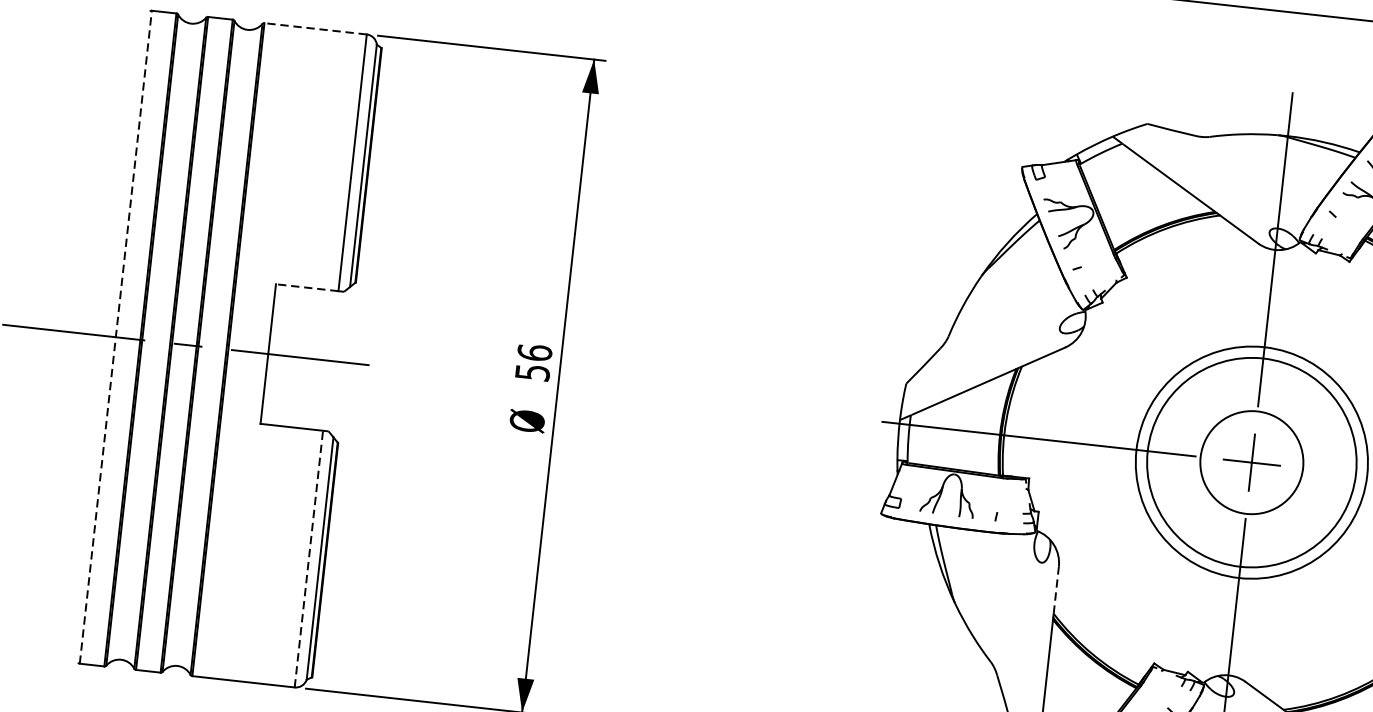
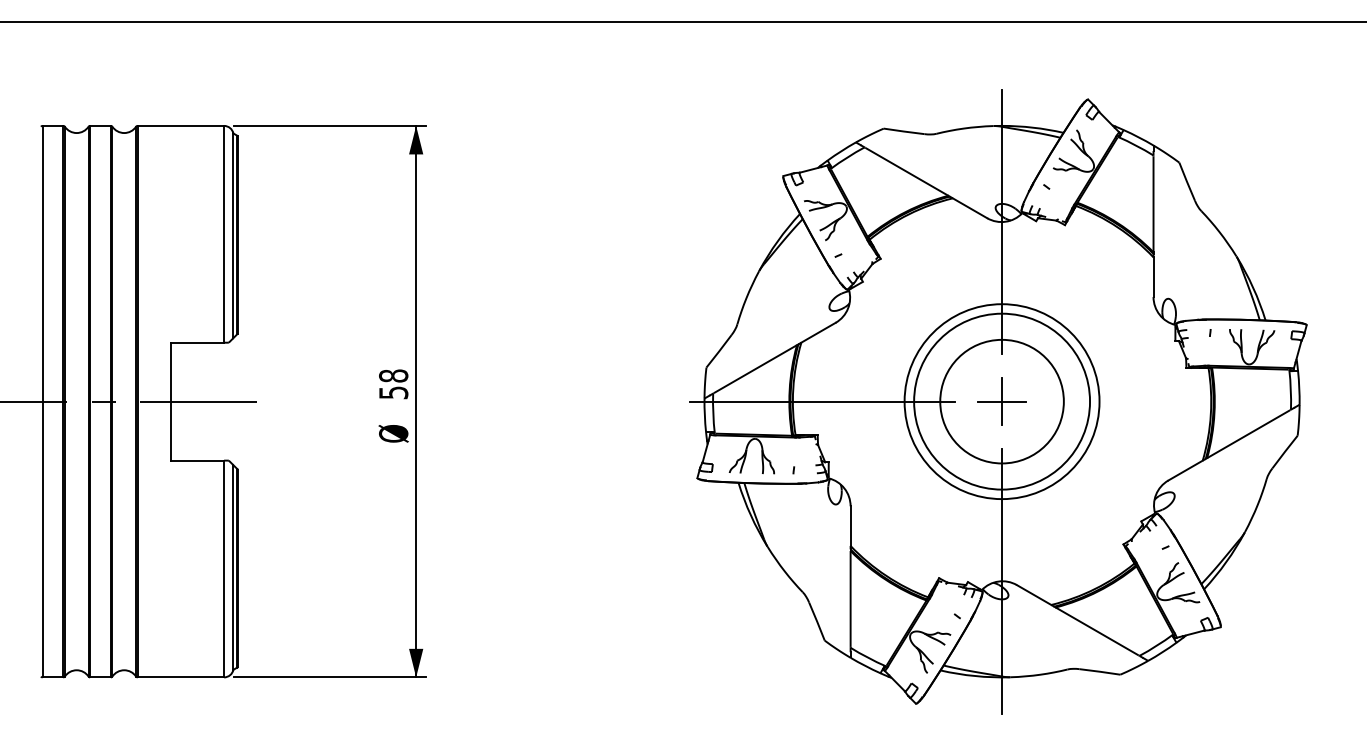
line: (315, 28) -> (180, 125), dashed -> solid
line: (306, 287) -> (197, 342), dashed -> solid
line: (115, 337) -> (42, 401), dashed -> solid
text: (534, 352) -> (393, 375), 56 -> 58
circle: (1251, 462) -> (1001, 401), size x1.43
line: (309, 558) -> (224, 568), dashed -> solid
line: (1056, 590) -> (850, 526), dashed -> solid

